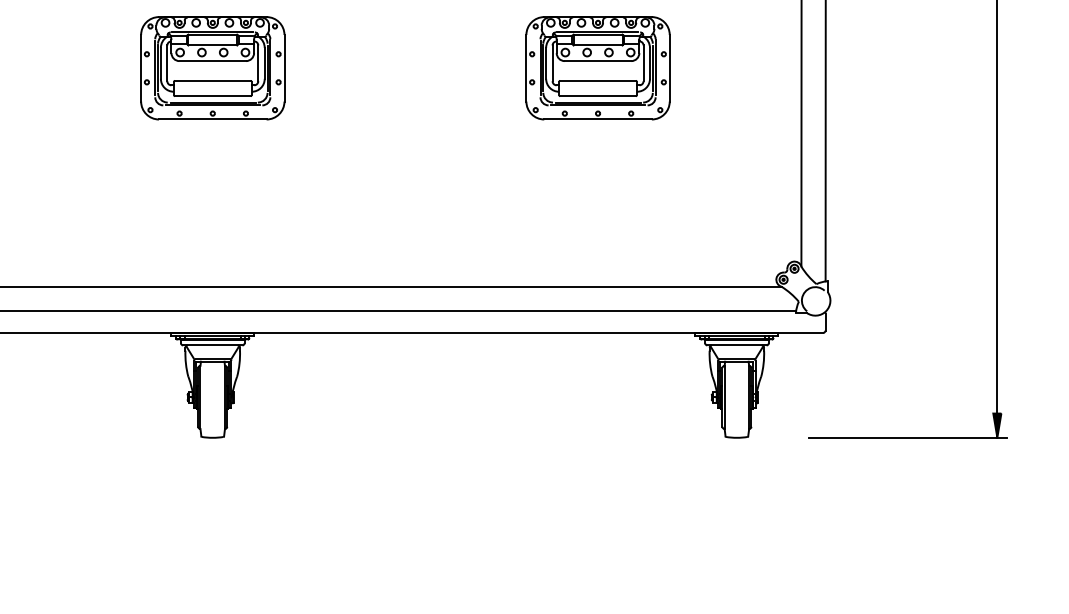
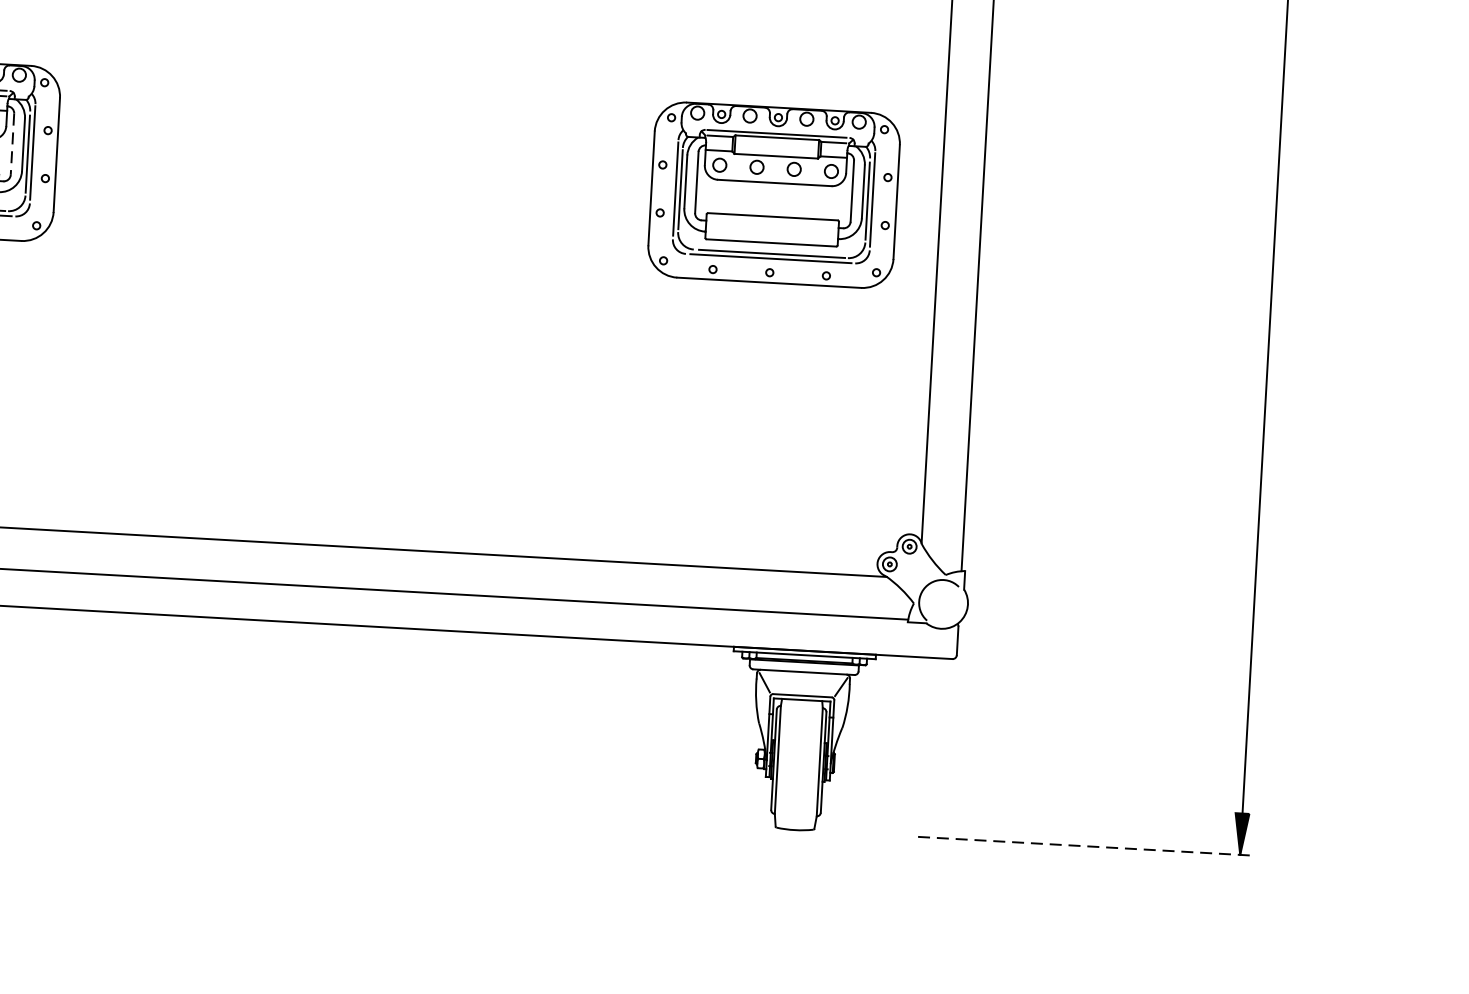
line: (258, 63) -> (12, 144), solid -> dashed
part: (597, 68) -> (773, 195), moved
line: (907, 437) -> (1086, 845), solid -> dashed

